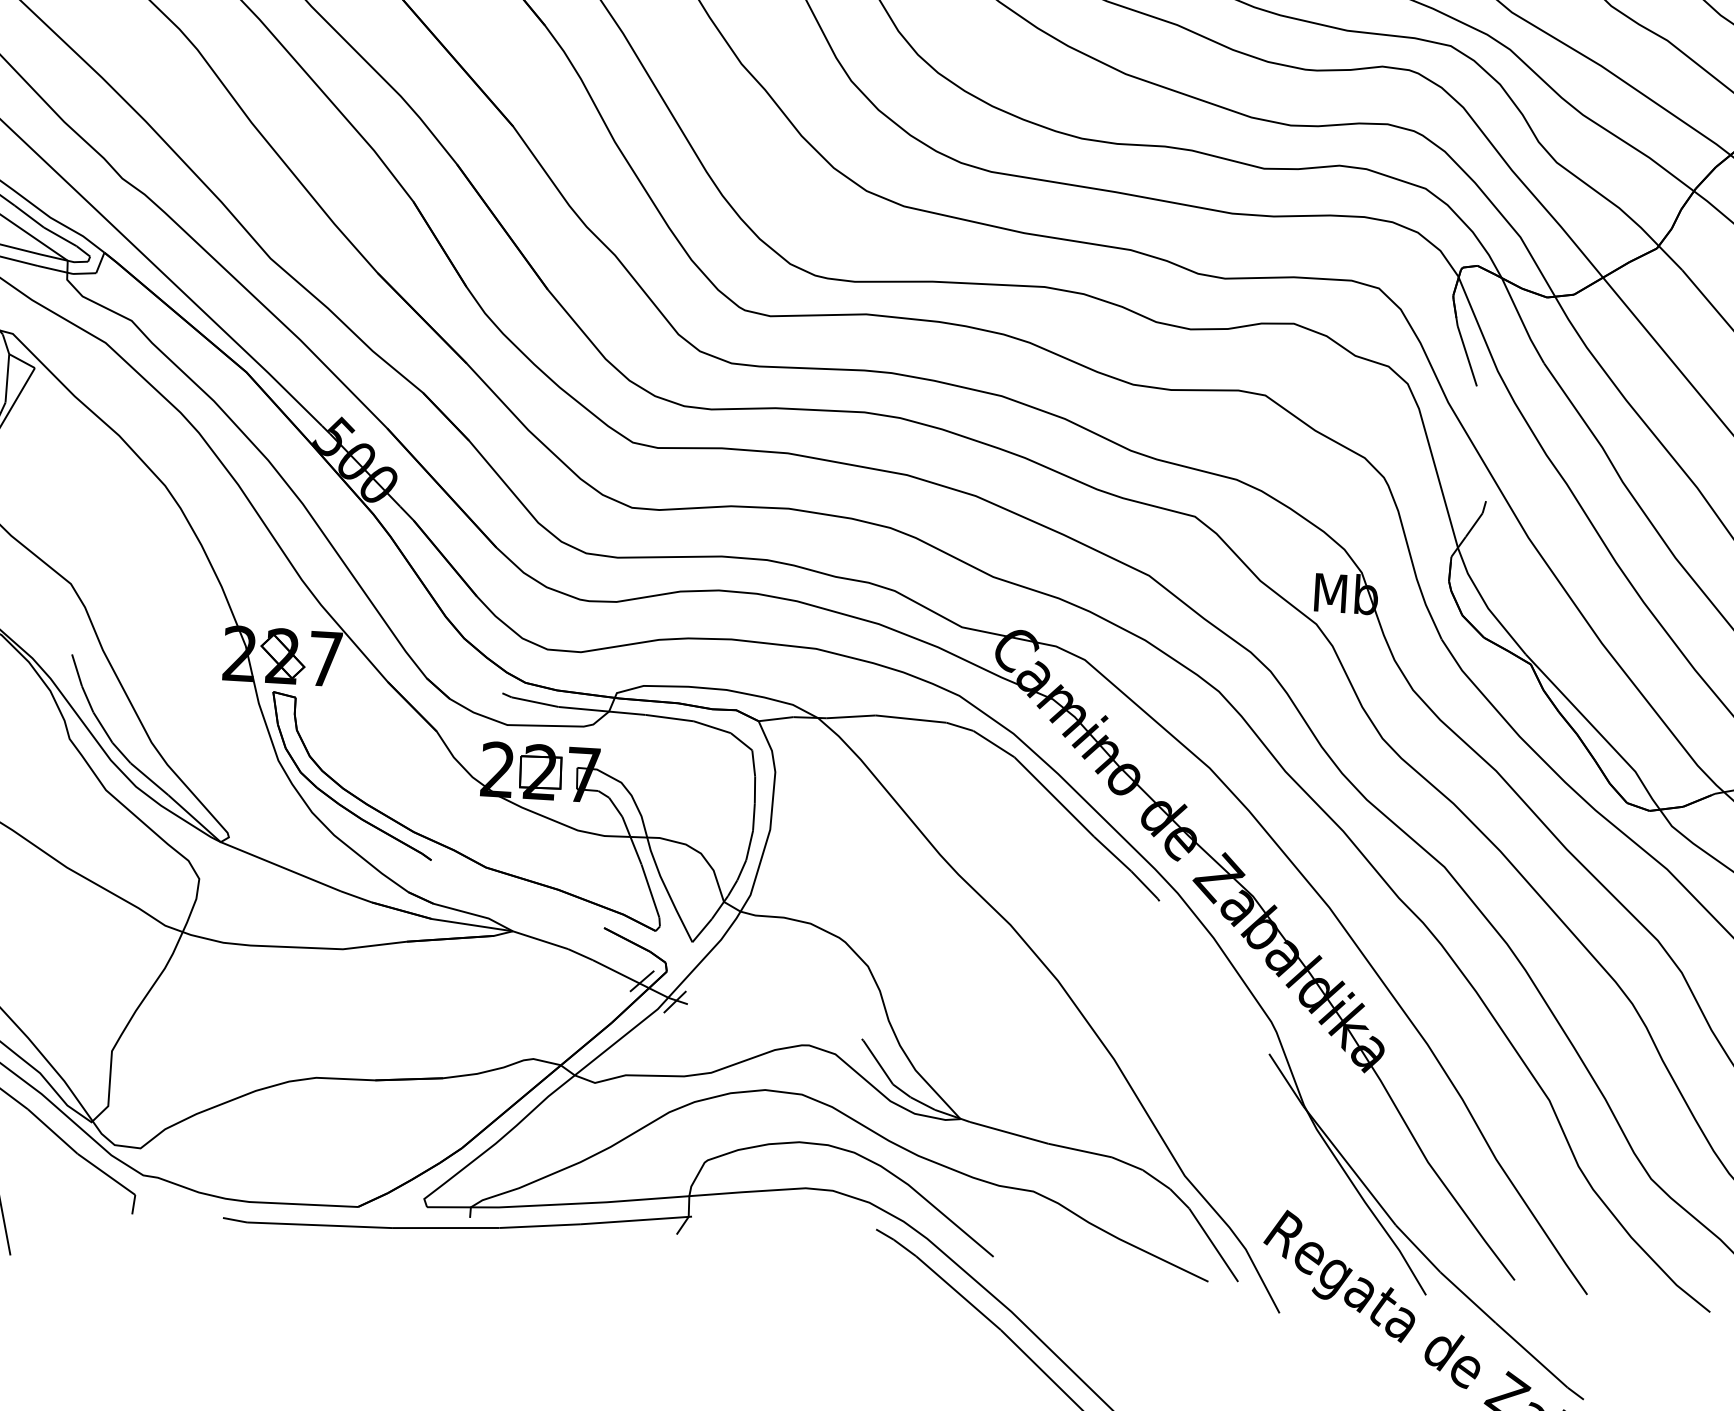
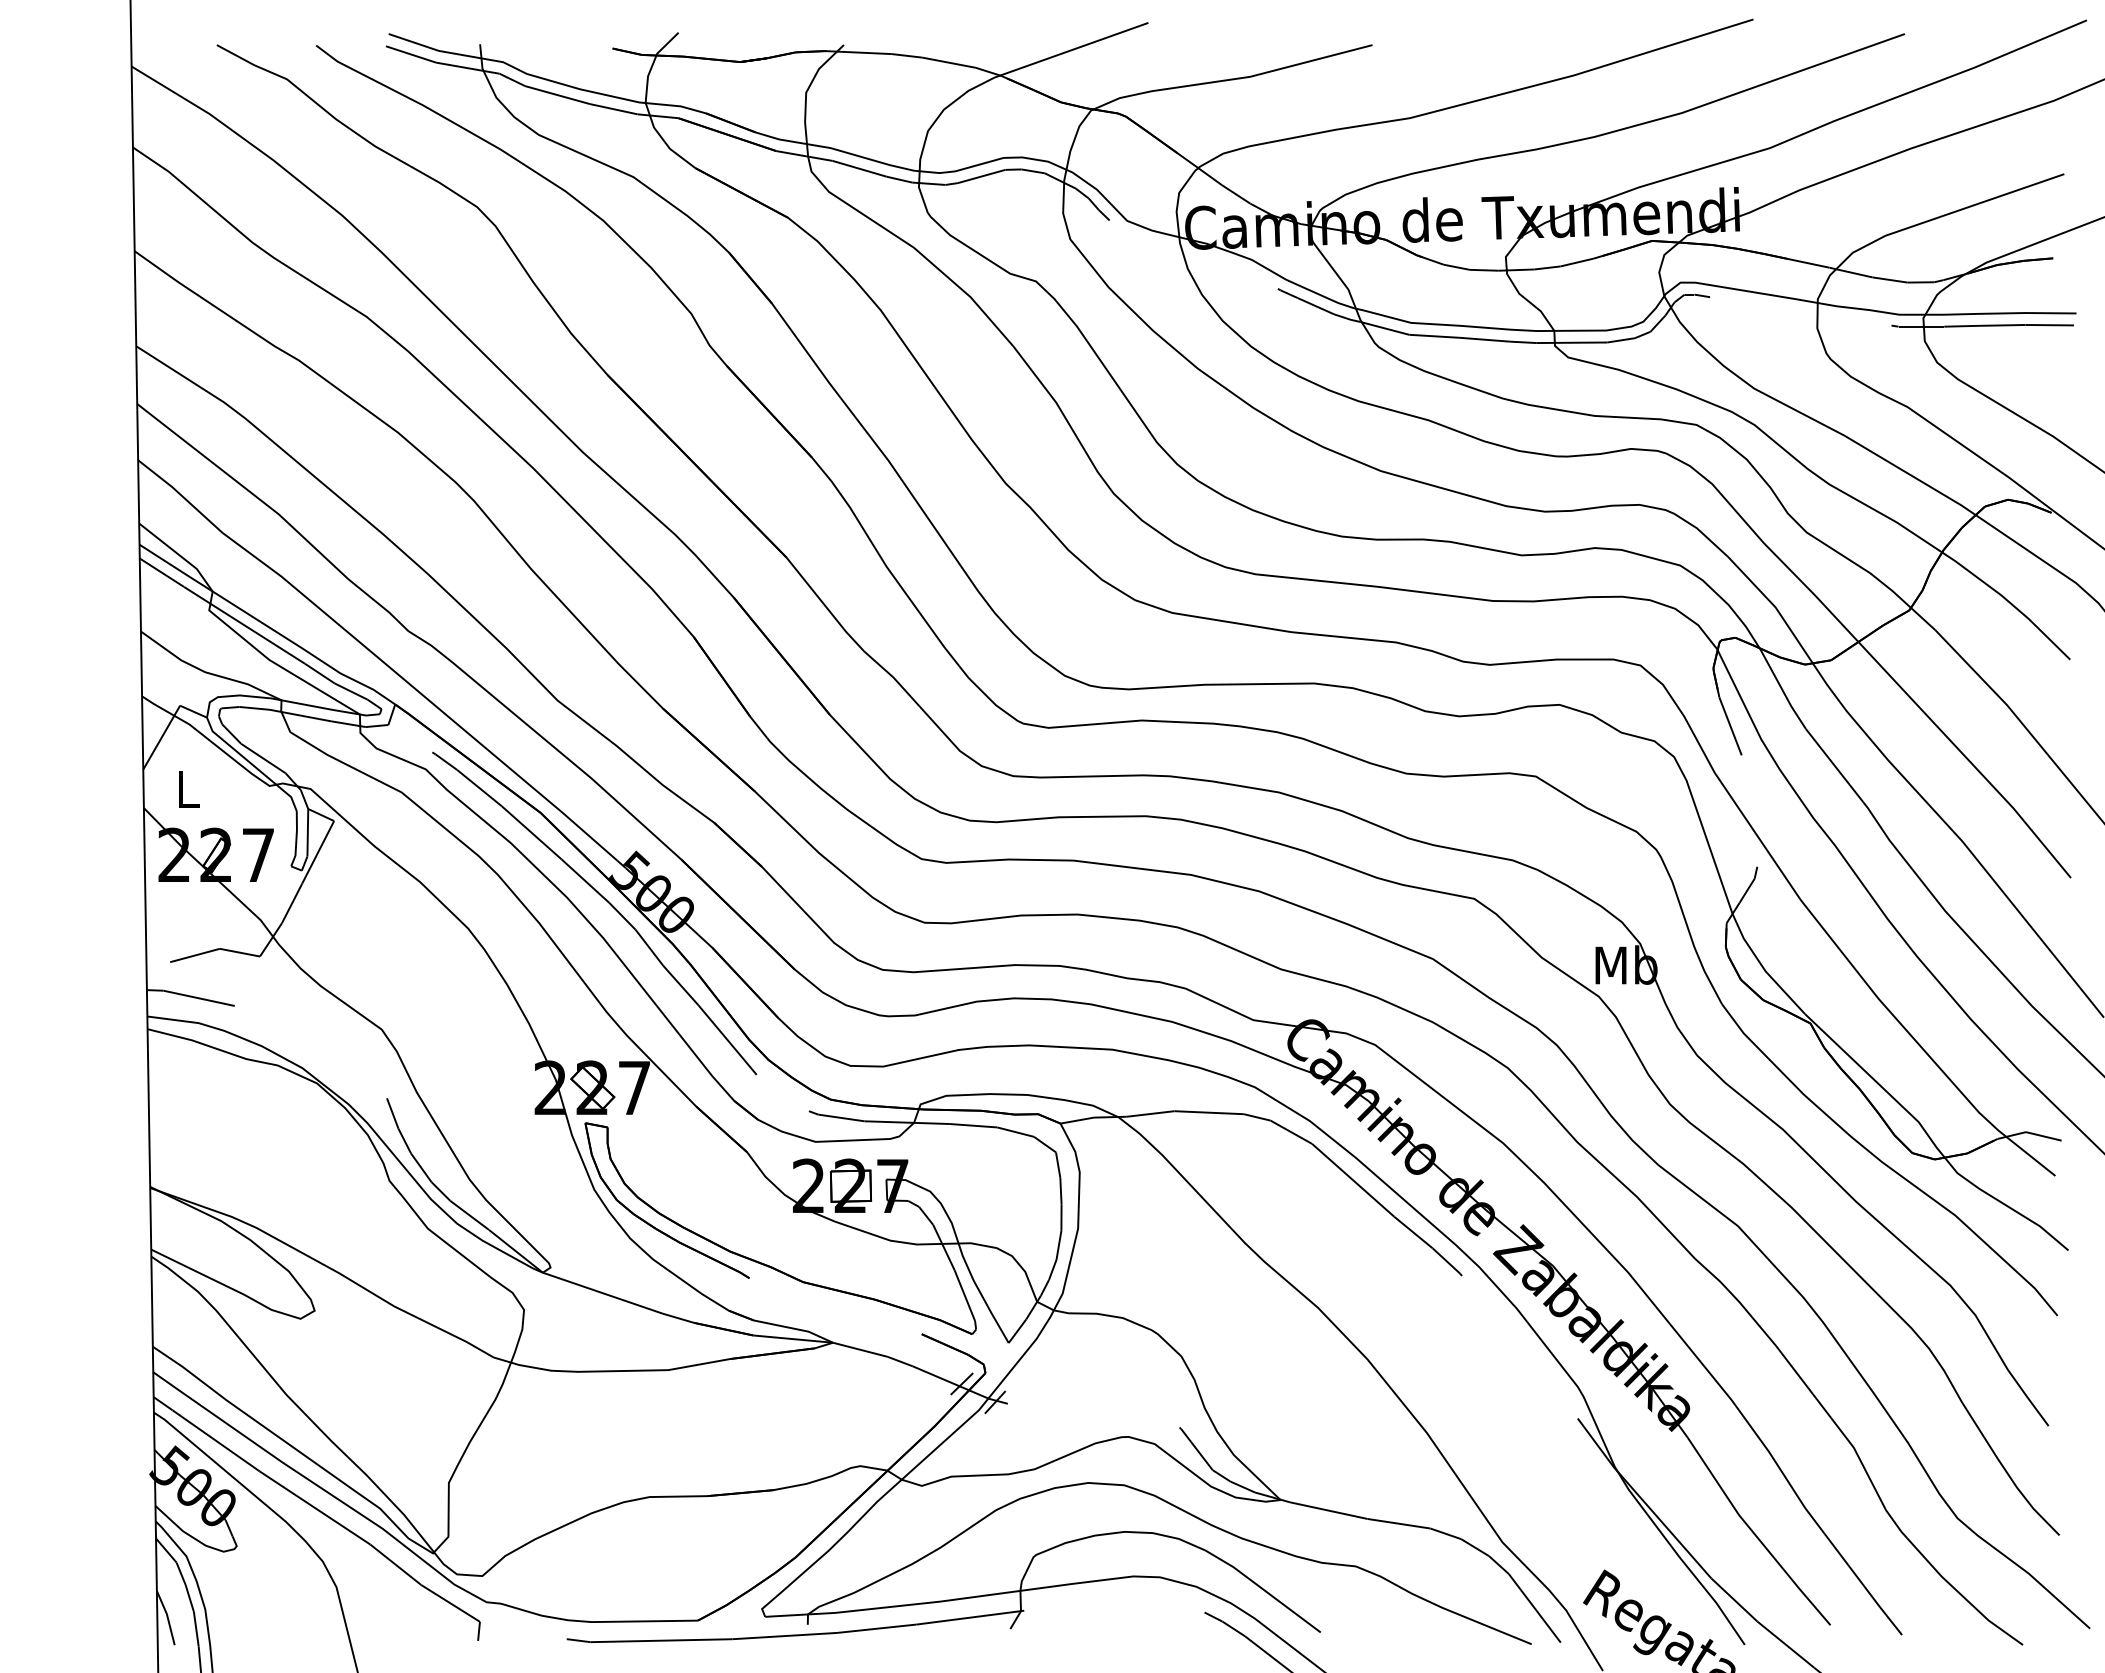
curve: (308, 466) -> (606, 901), added

